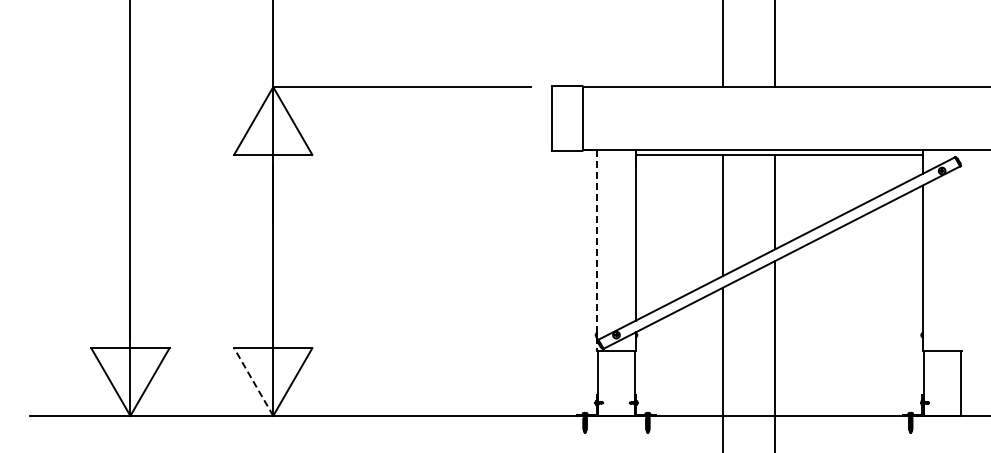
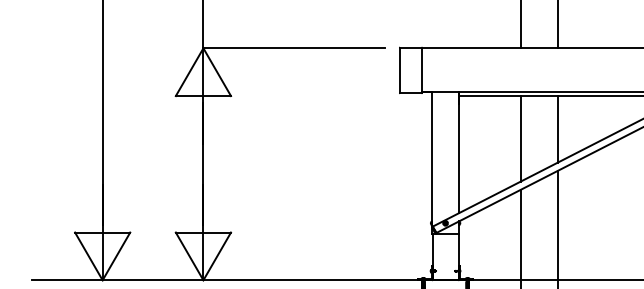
line: (596, 250) -> (431, 163), dashed -> solid
line: (253, 381) -> (189, 256), dashed -> solid

